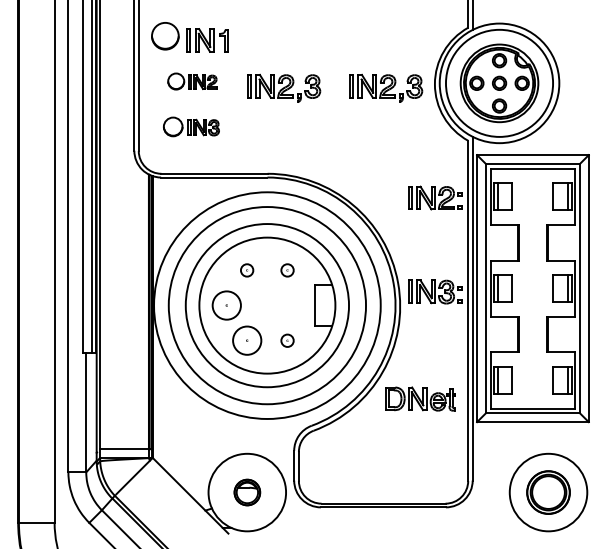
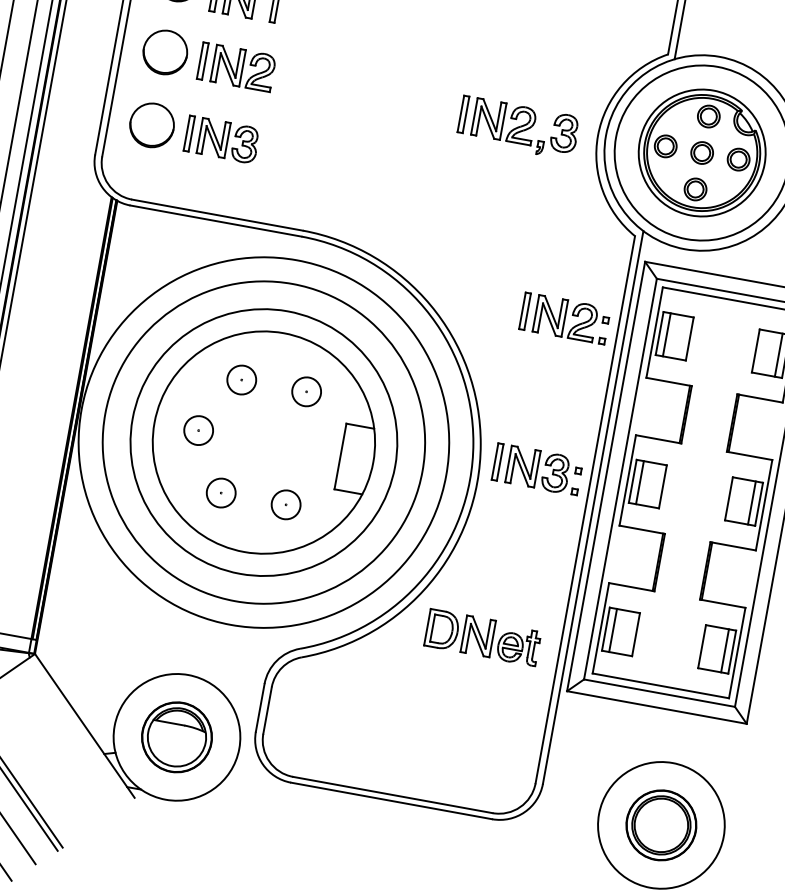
part: (192, 81) -> (208, 60), size x1.67
part: (284, 87) -> (355, 96), removed
part: (191, 126) -> (194, 132), size x1.43
part: (246, 270) -> (240, 379), size x1.43
part: (287, 270) -> (306, 391), size x1.43
circle: (226, 305) -> (198, 430), size x0.62
circle: (247, 340) -> (221, 492), size x0.62
part: (287, 340) -> (286, 504), size x1.43
part: (247, 492) -> (177, 737), size x1.67

